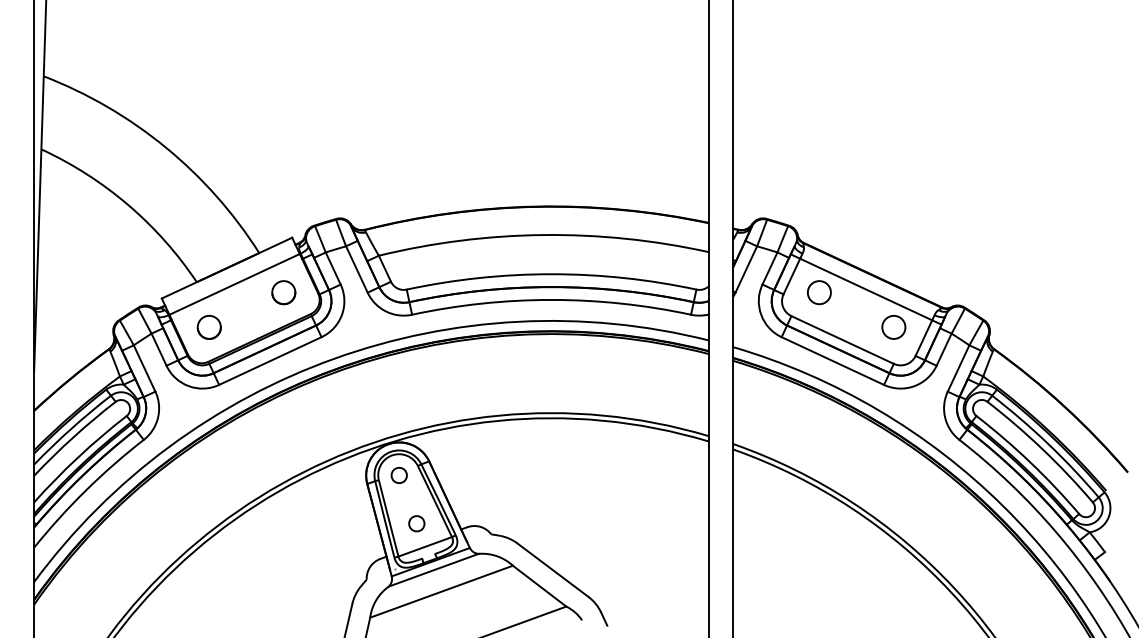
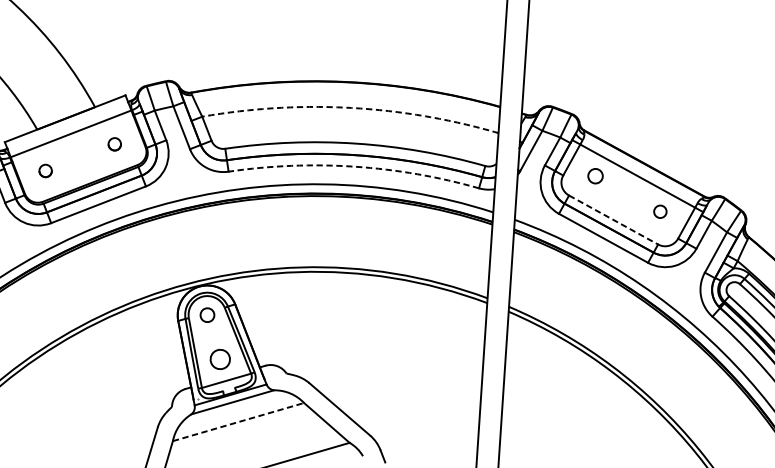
arc: (543, 235) -> (351, 108), solid -> dashed
circle: (283, 292) -> (114, 144), size x0.6
circle: (819, 292) -> (595, 175), size x0.7
arc: (551, 299) -> (354, 166), solid -> dashed
circle: (208, 327) -> (45, 170), size x0.6
circle: (893, 327) -> (659, 211), size x0.6
line: (843, 340) -> (614, 220), solid -> dashed
part: (416, 523) -> (220, 359), size x1.4
line: (441, 591) -> (238, 421), solid -> dashed

